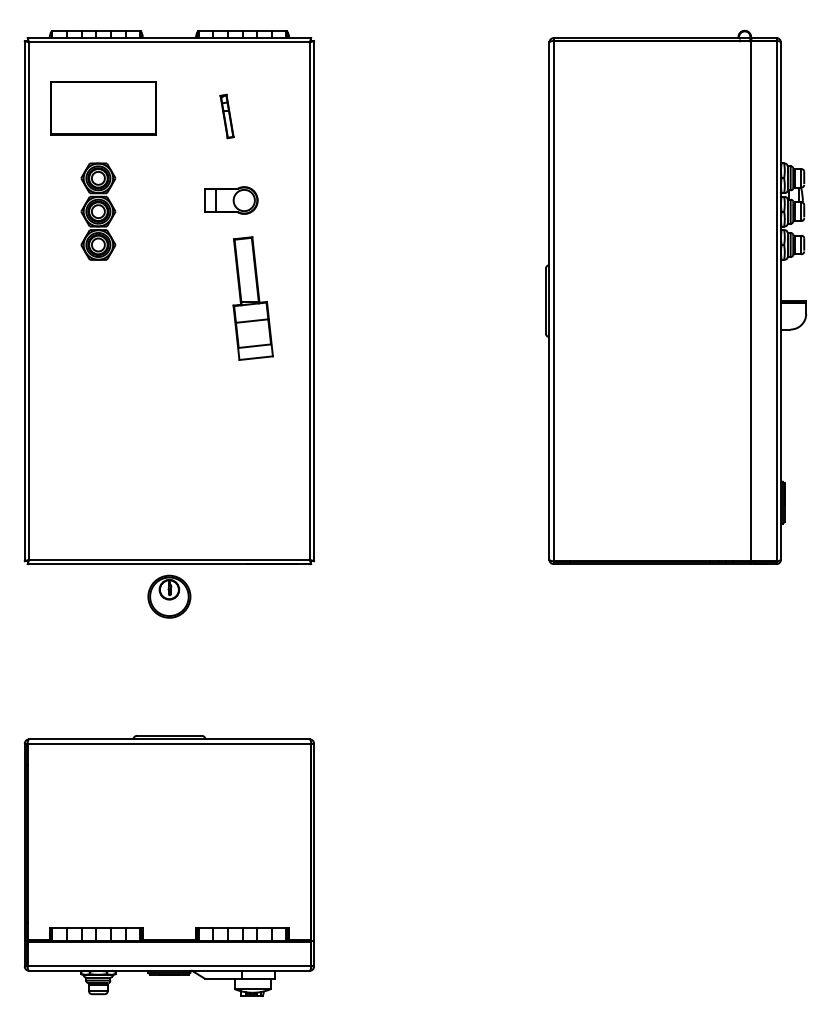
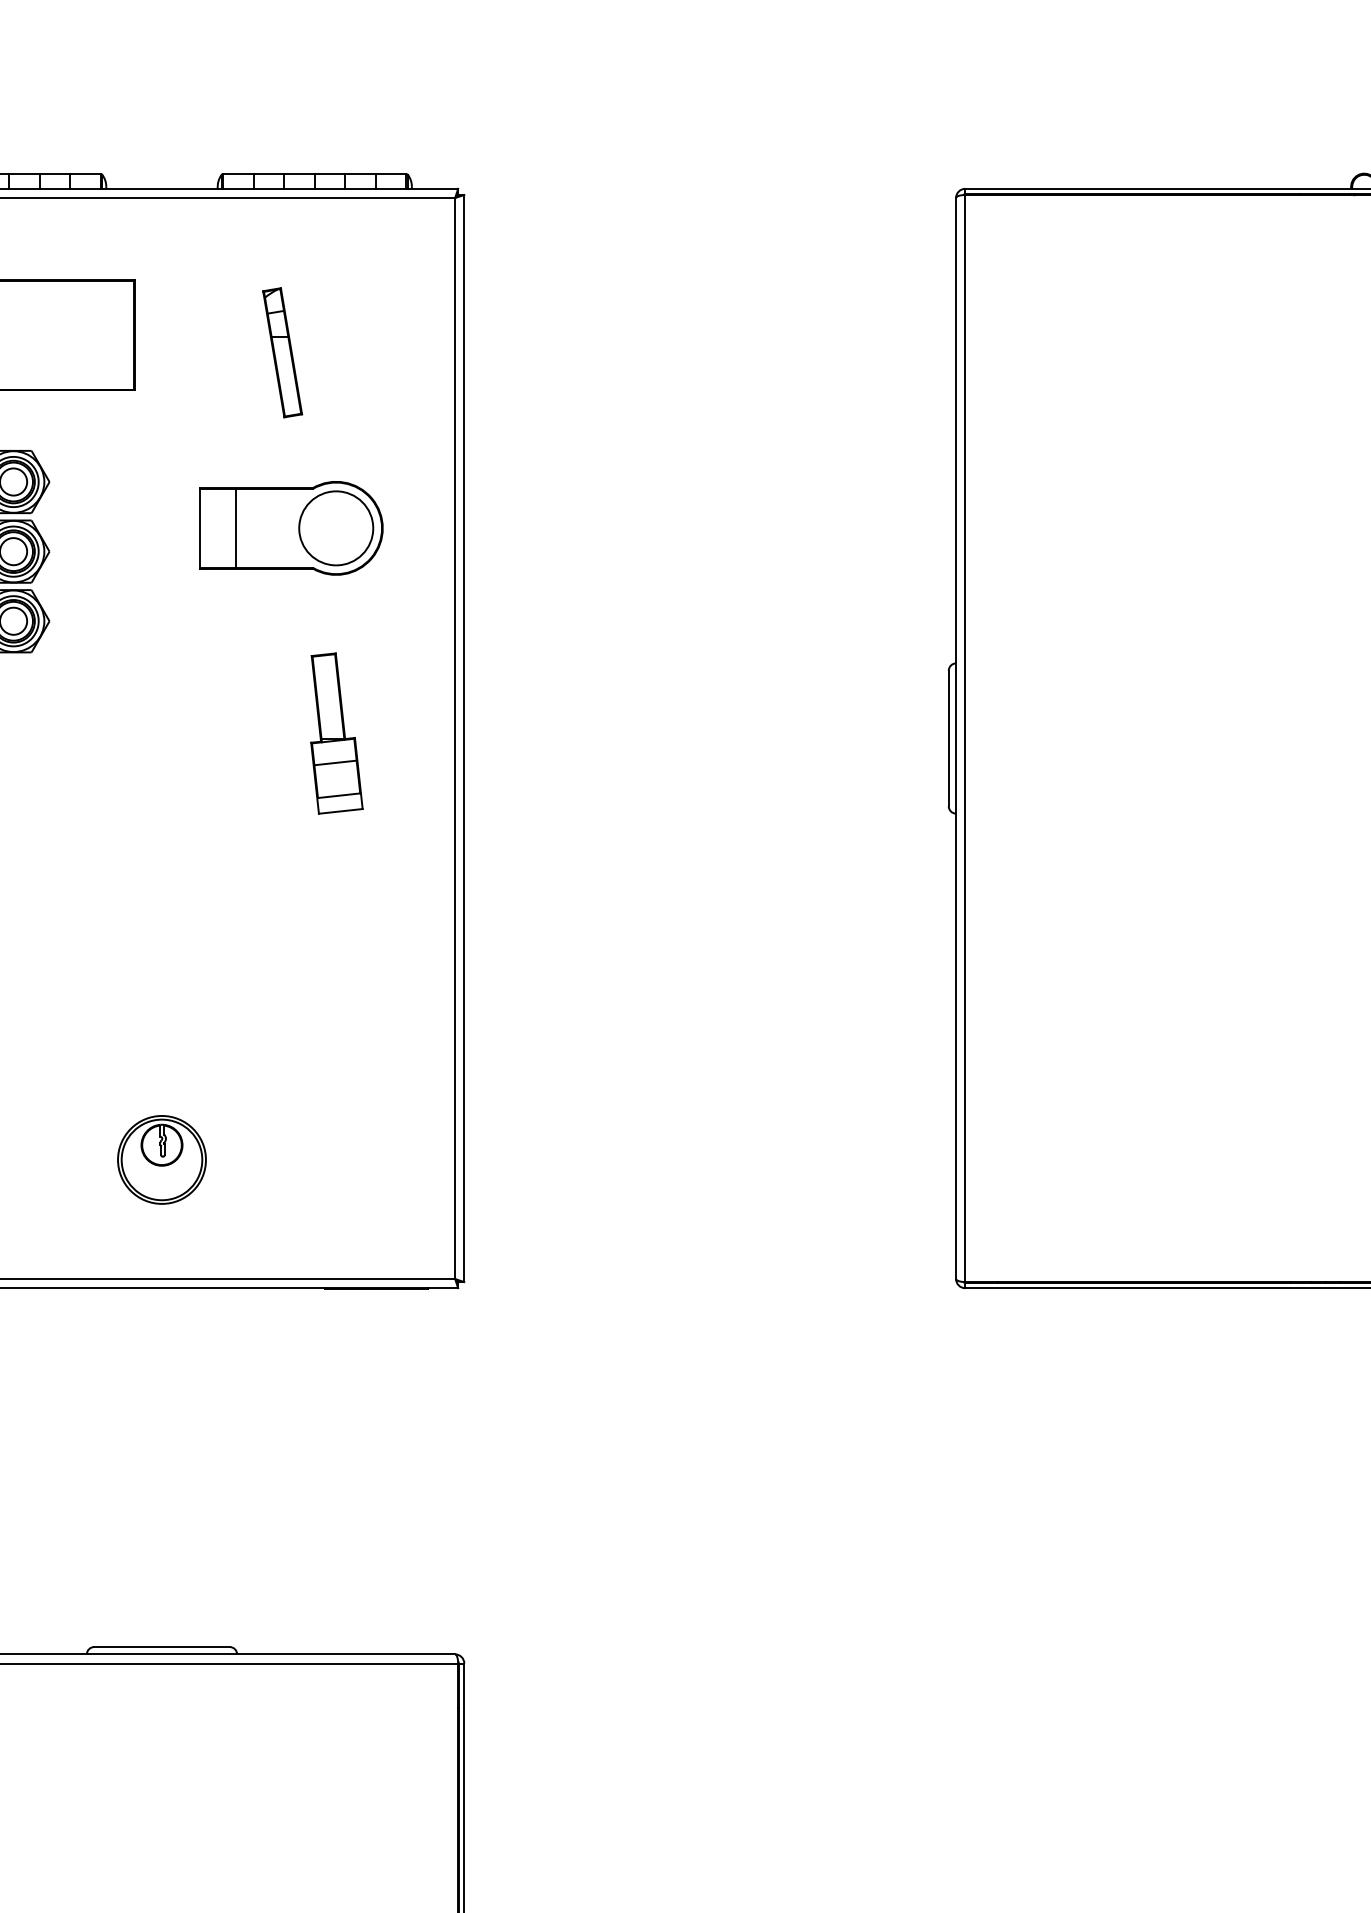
part: (226, 116) -> (281, 352), size x1.43
part: (231, 200) -> (291, 528), size x1.67
part: (252, 298) -> (335, 733), size x0.62
part: (169, 596) -> (162, 1159), moved

